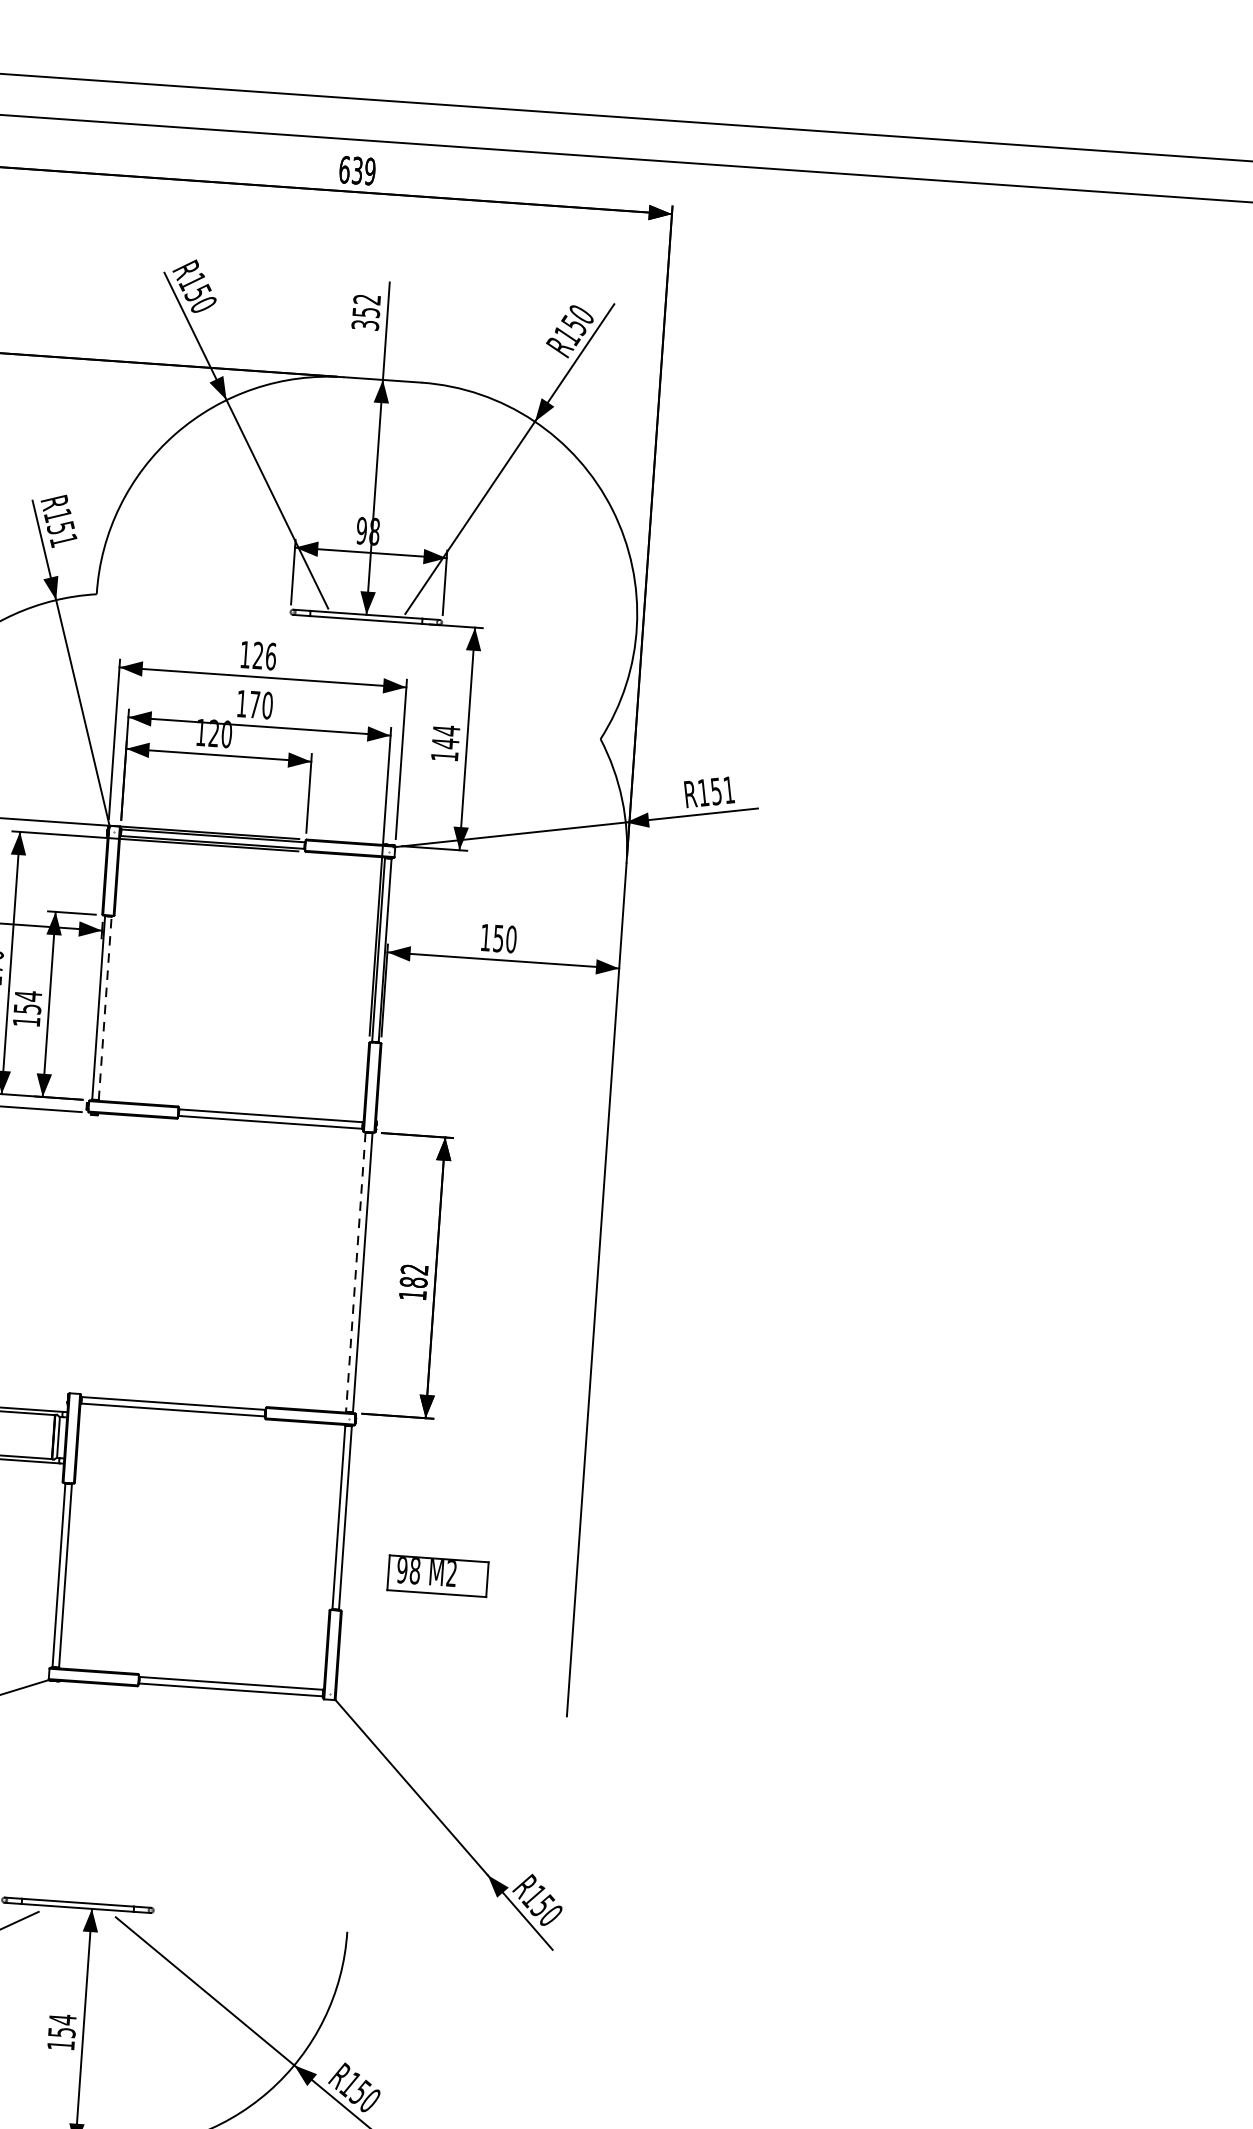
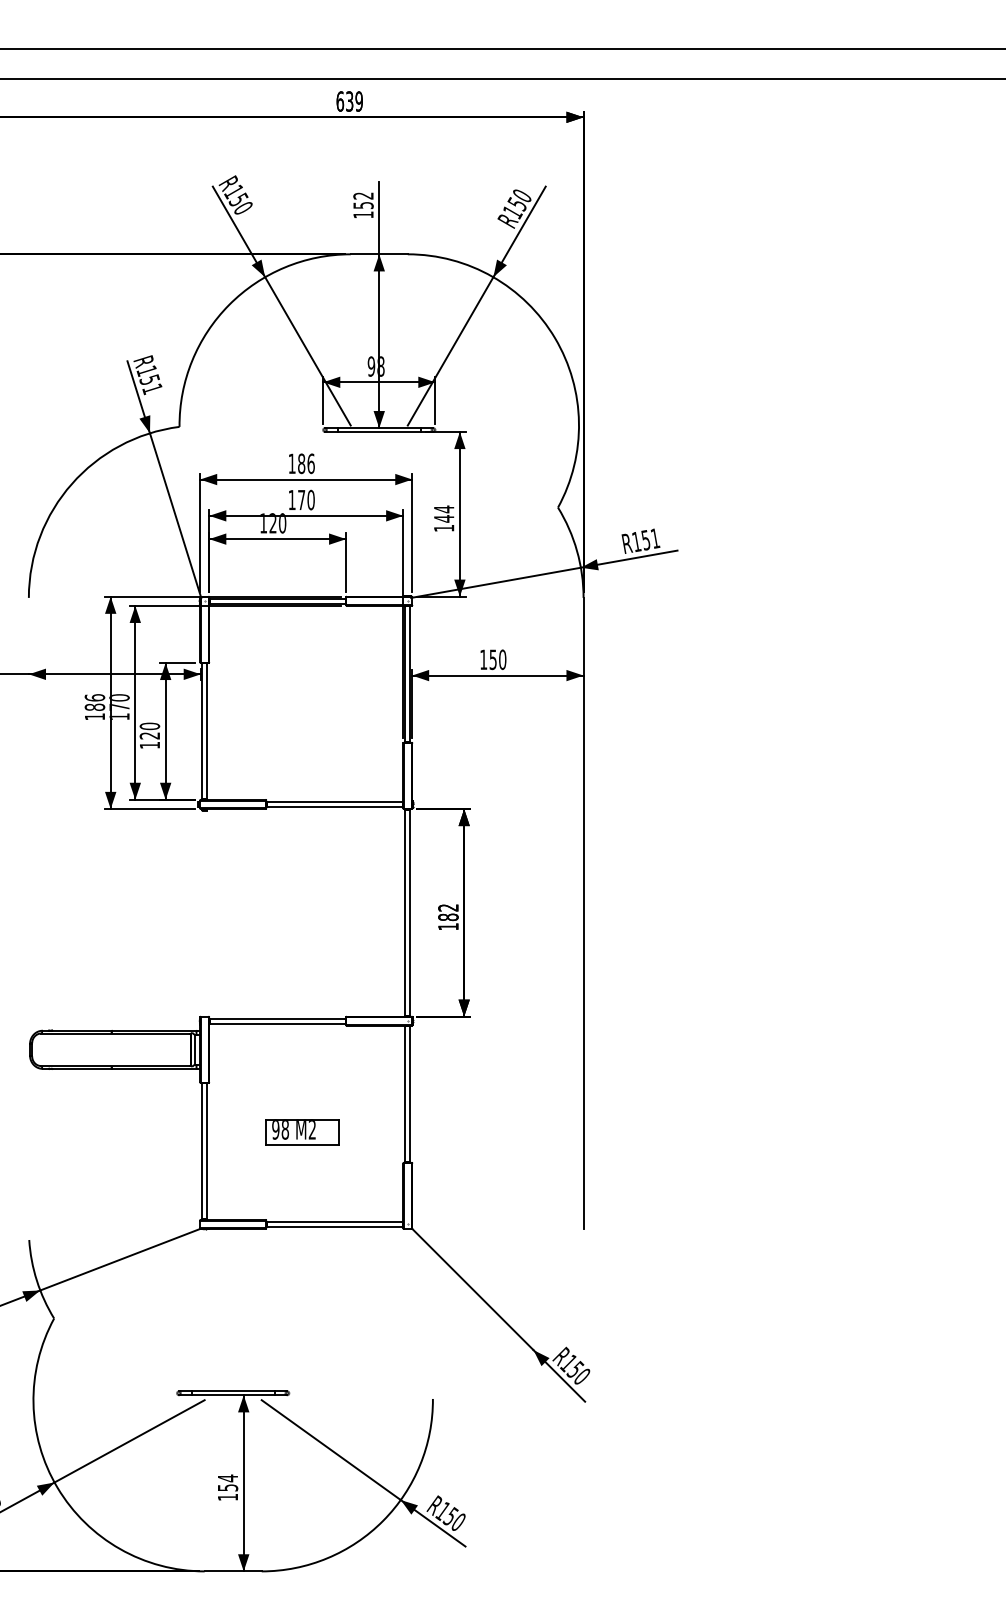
text: (365, 324) -> (363, 214), 352 -> 152
text: (258, 655) -> (301, 463), 126 -> 186
text: (27, 1001) -> (149, 730), 154 -> 120
line: (105, 1008) -> (207, 731), dashed -> solid
line: (356, 1273) -> (405, 913), dashed -> solid
part: (438, 1576) -> (302, 1132), moved

